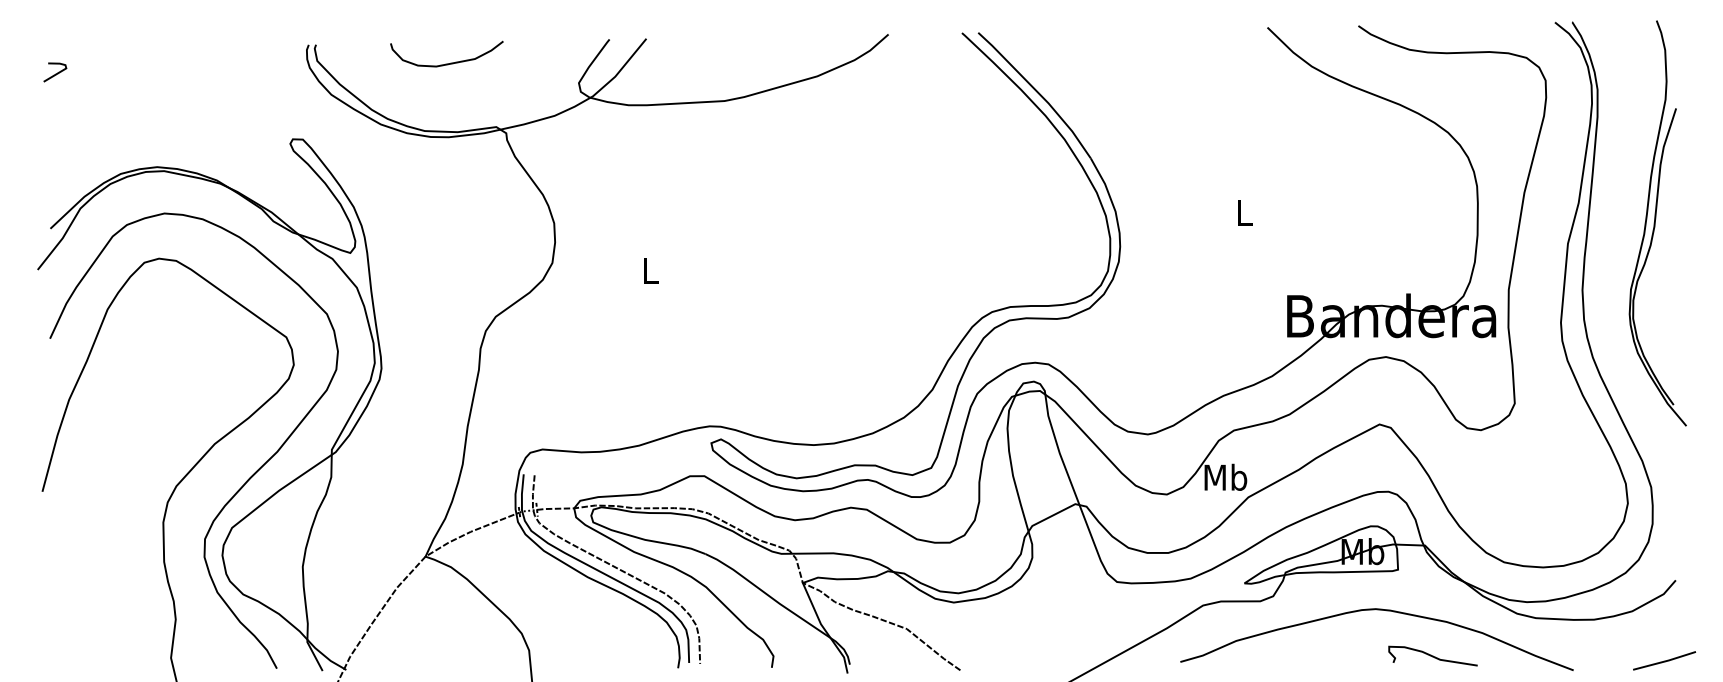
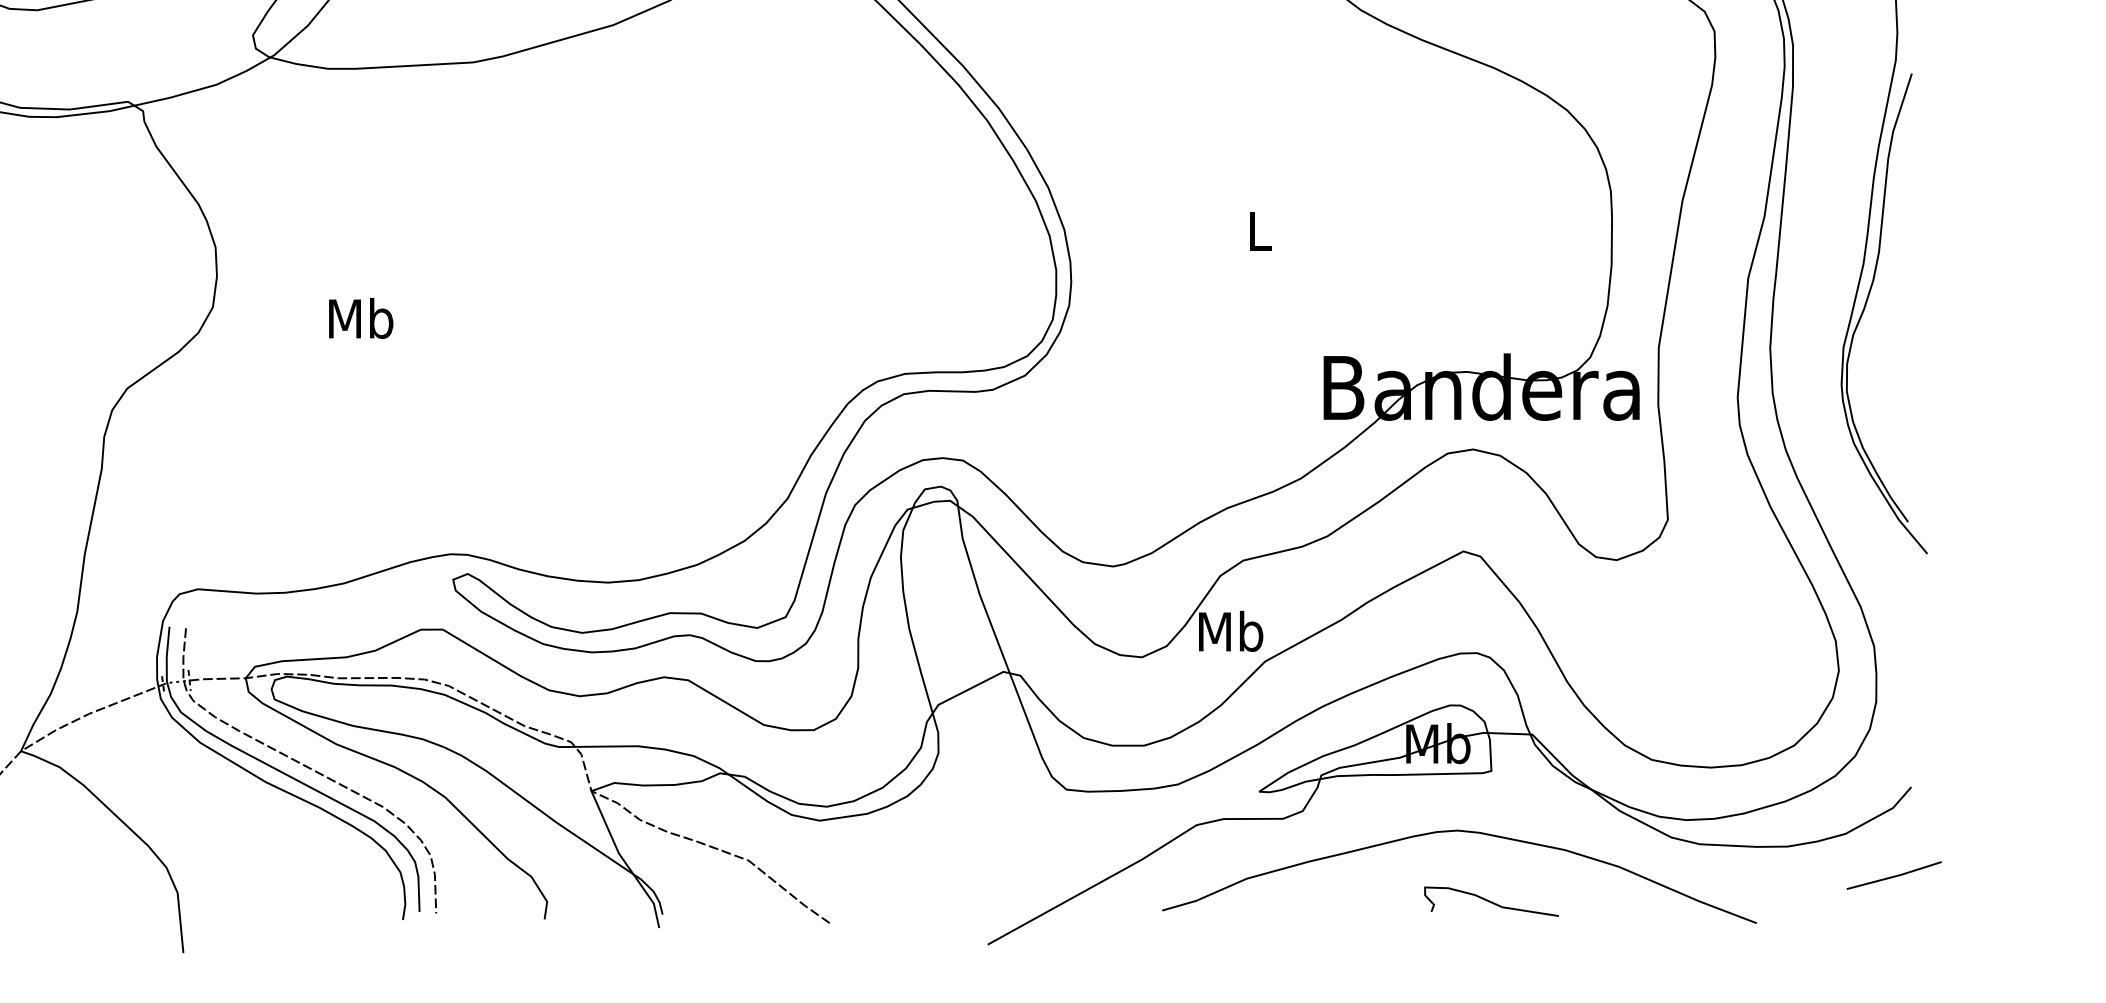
text: (650, 269) -> (361, 317), L -> Mb
curve: (1432, 655) -> (1490, 900), moved
line: (1664, 660) -> (1894, 875), moved

